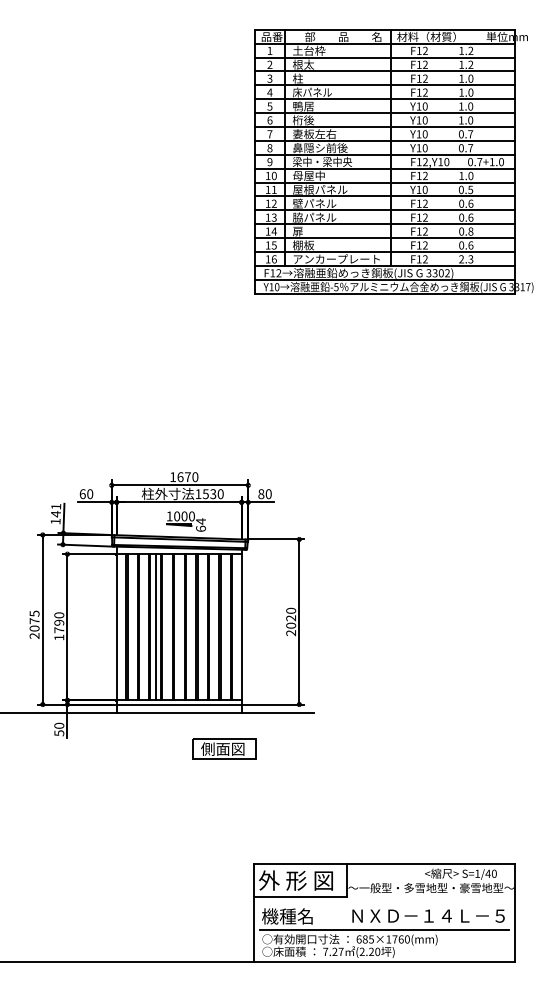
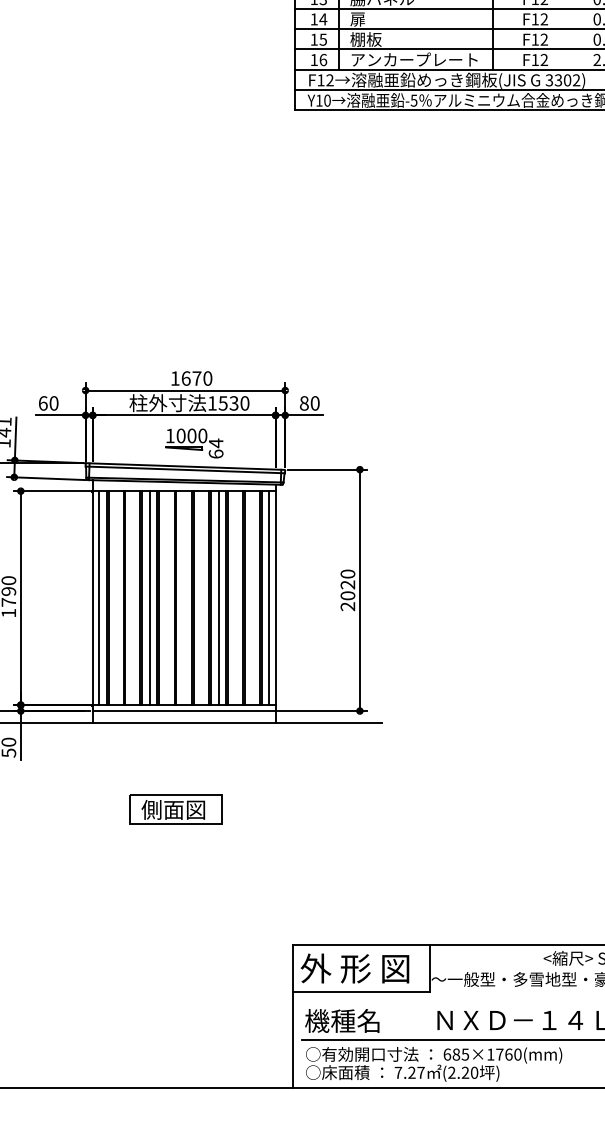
line: (121, 627) -> (99, 598), added
line: (202, 627) -> (218, 598), added
line: (237, 627) -> (269, 598), added
part: (224, 748) -> (175, 808), moved

